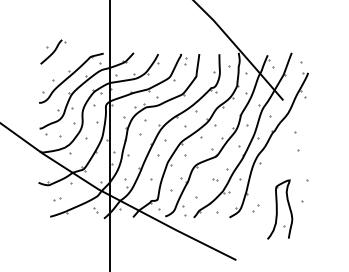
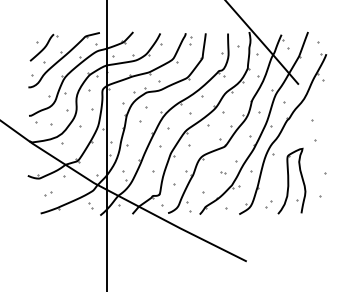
part: (53, 51) -> (44, 47), moved
part: (280, 209) -> (292, 181), moved

